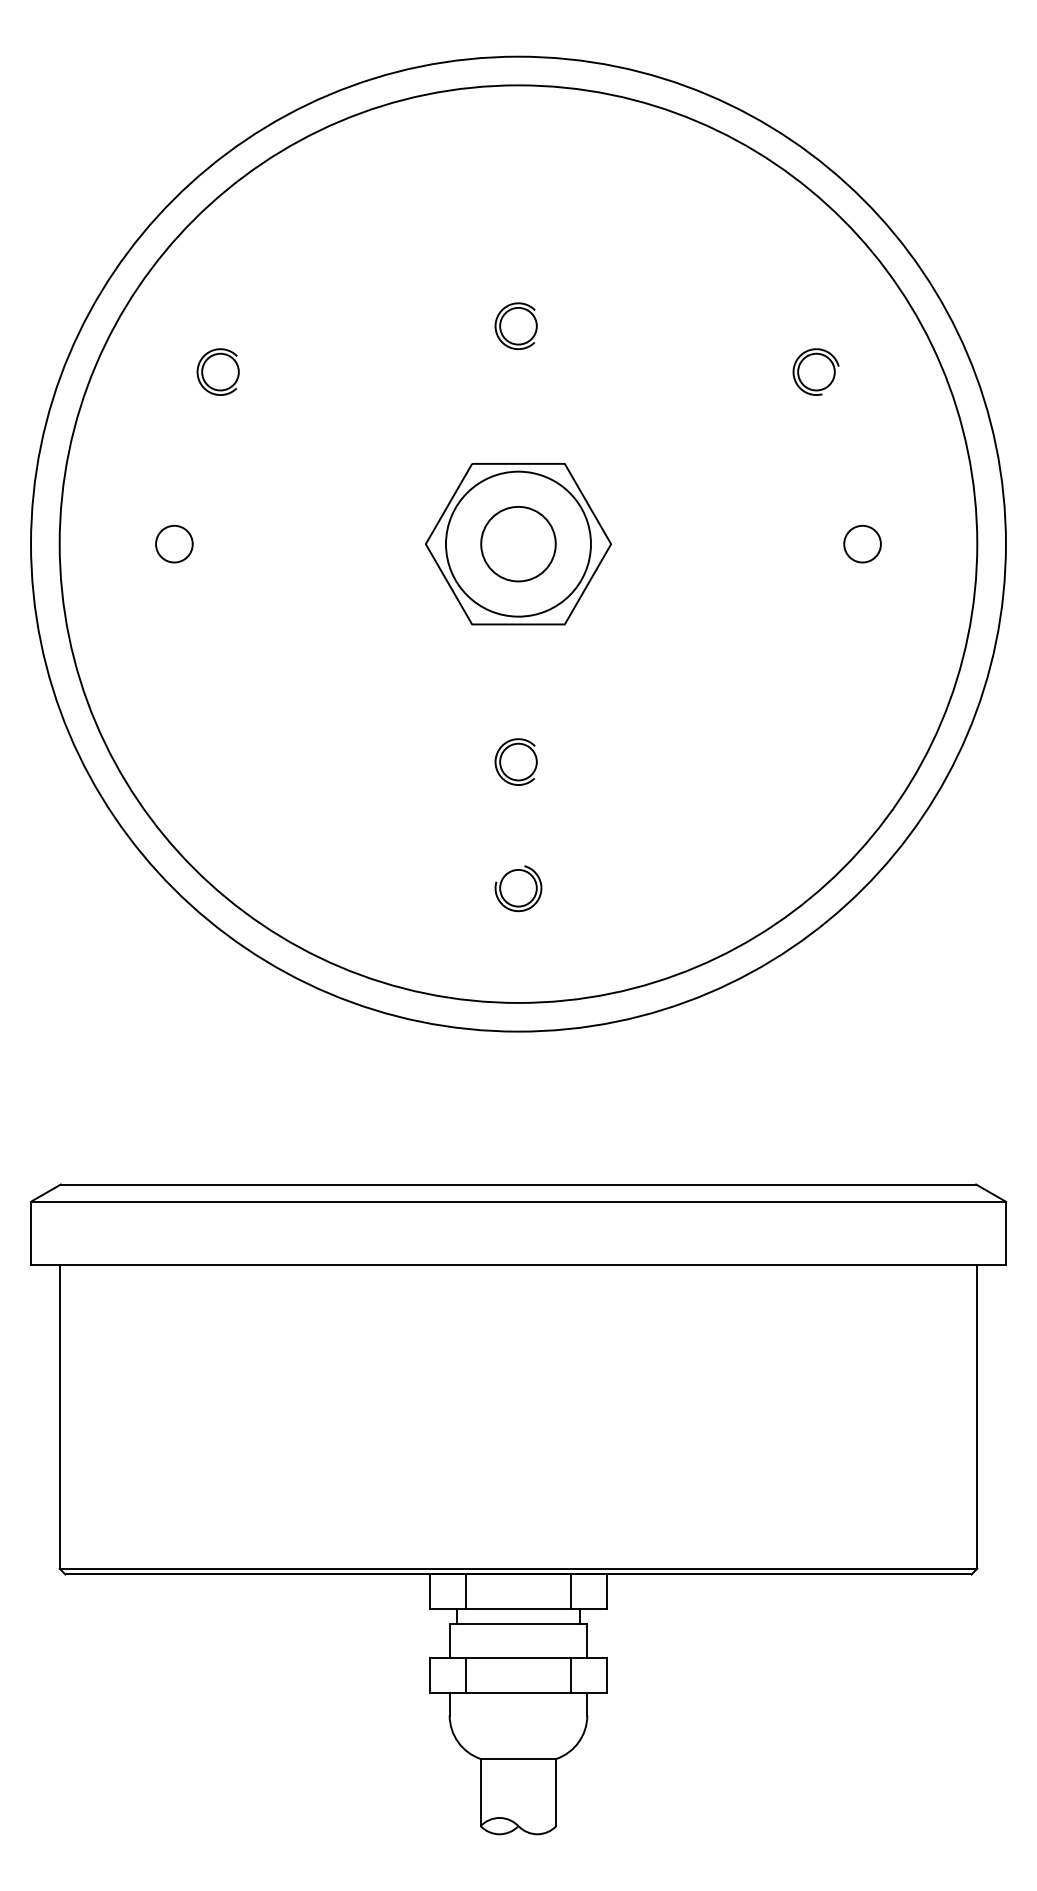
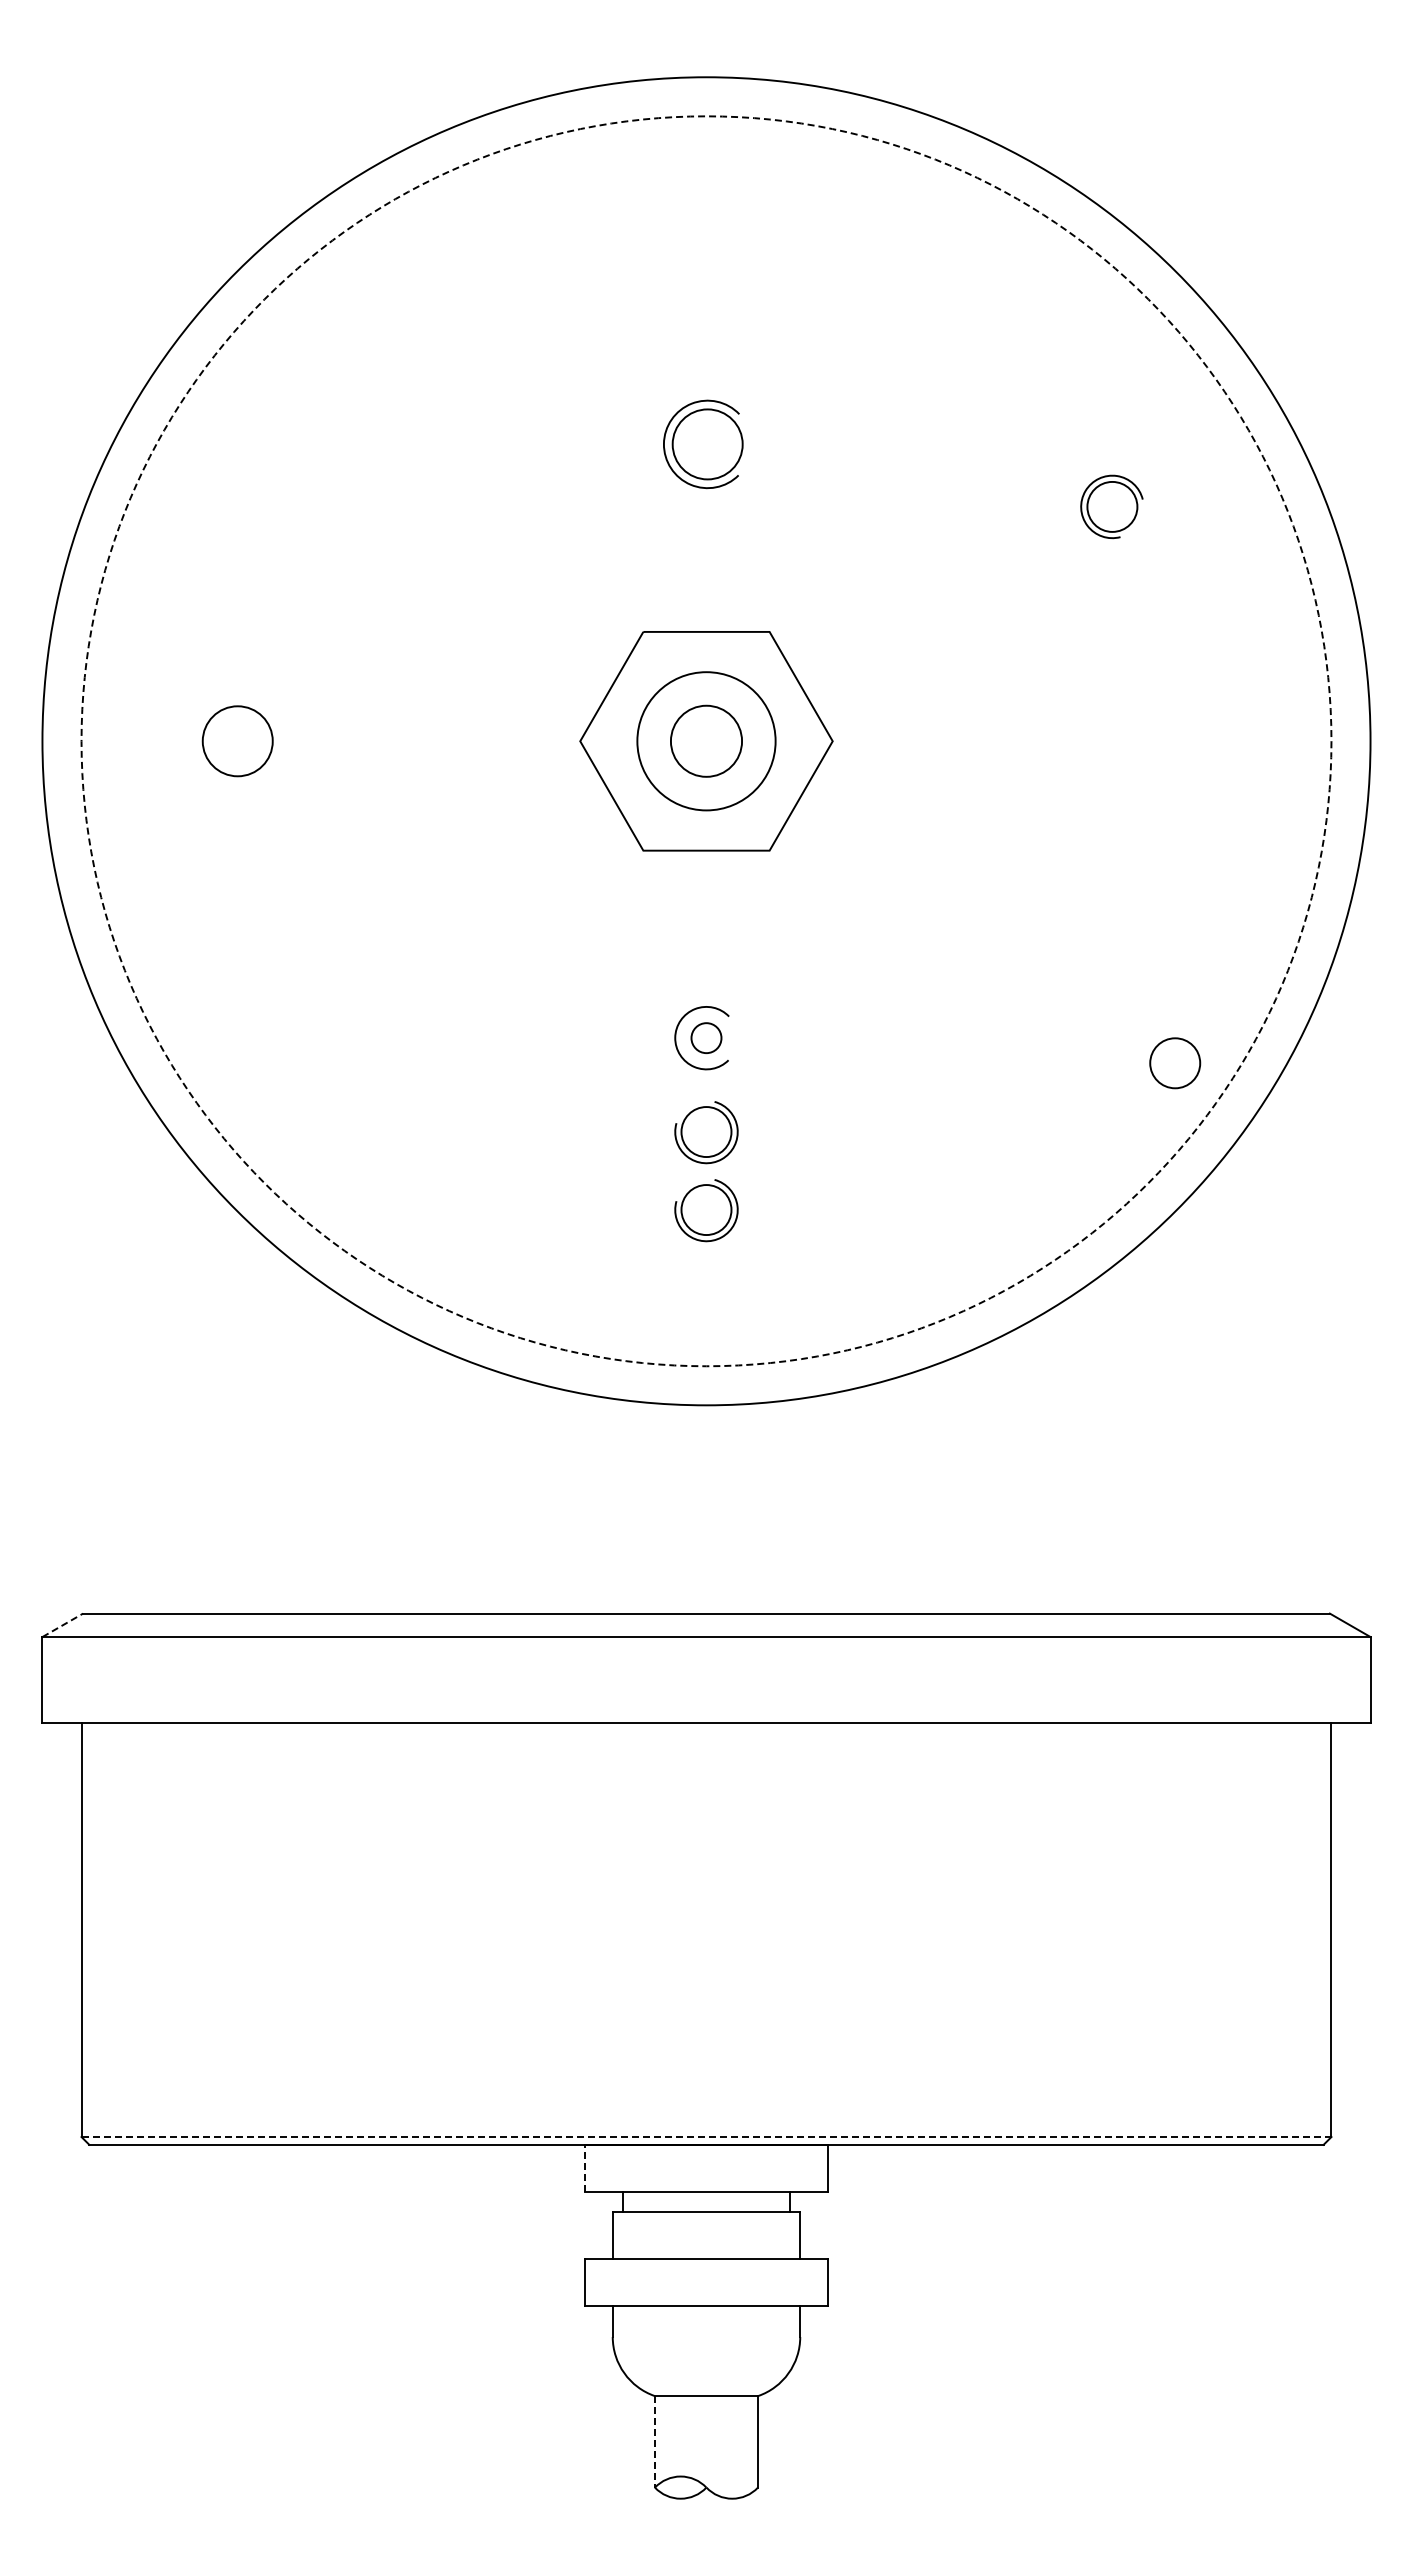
part: (516, 326) -> (703, 444), size x1.4
part: (218, 371) -> (297, 506), removed
circle: (174, 544) -> (237, 741), size x1.4
circle: (518, 544) -> (706, 741), size x0.7
circle: (518, 544) -> (706, 741), size x0.7
circle: (518, 544) -> (706, 741), solid -> dashed
circle: (862, 544) -> (1175, 1063), moved
circle: (518, 762) -> (706, 1038), size x0.6
part: (518, 831) -> (706, 1132), added
line: (46, 1193) -> (63, 1625), solid -> dashed
line: (518, 1569) -> (706, 2137), solid -> dashed
line: (429, 1591) -> (585, 2167), solid -> dashed
line: (466, 1591) -> (635, 2167), removed
line: (570, 1591) -> (777, 2167), removed
line: (466, 1674) -> (635, 2281), removed
line: (570, 1674) -> (777, 2281), removed
line: (480, 1792) -> (654, 2441), solid -> dashed

